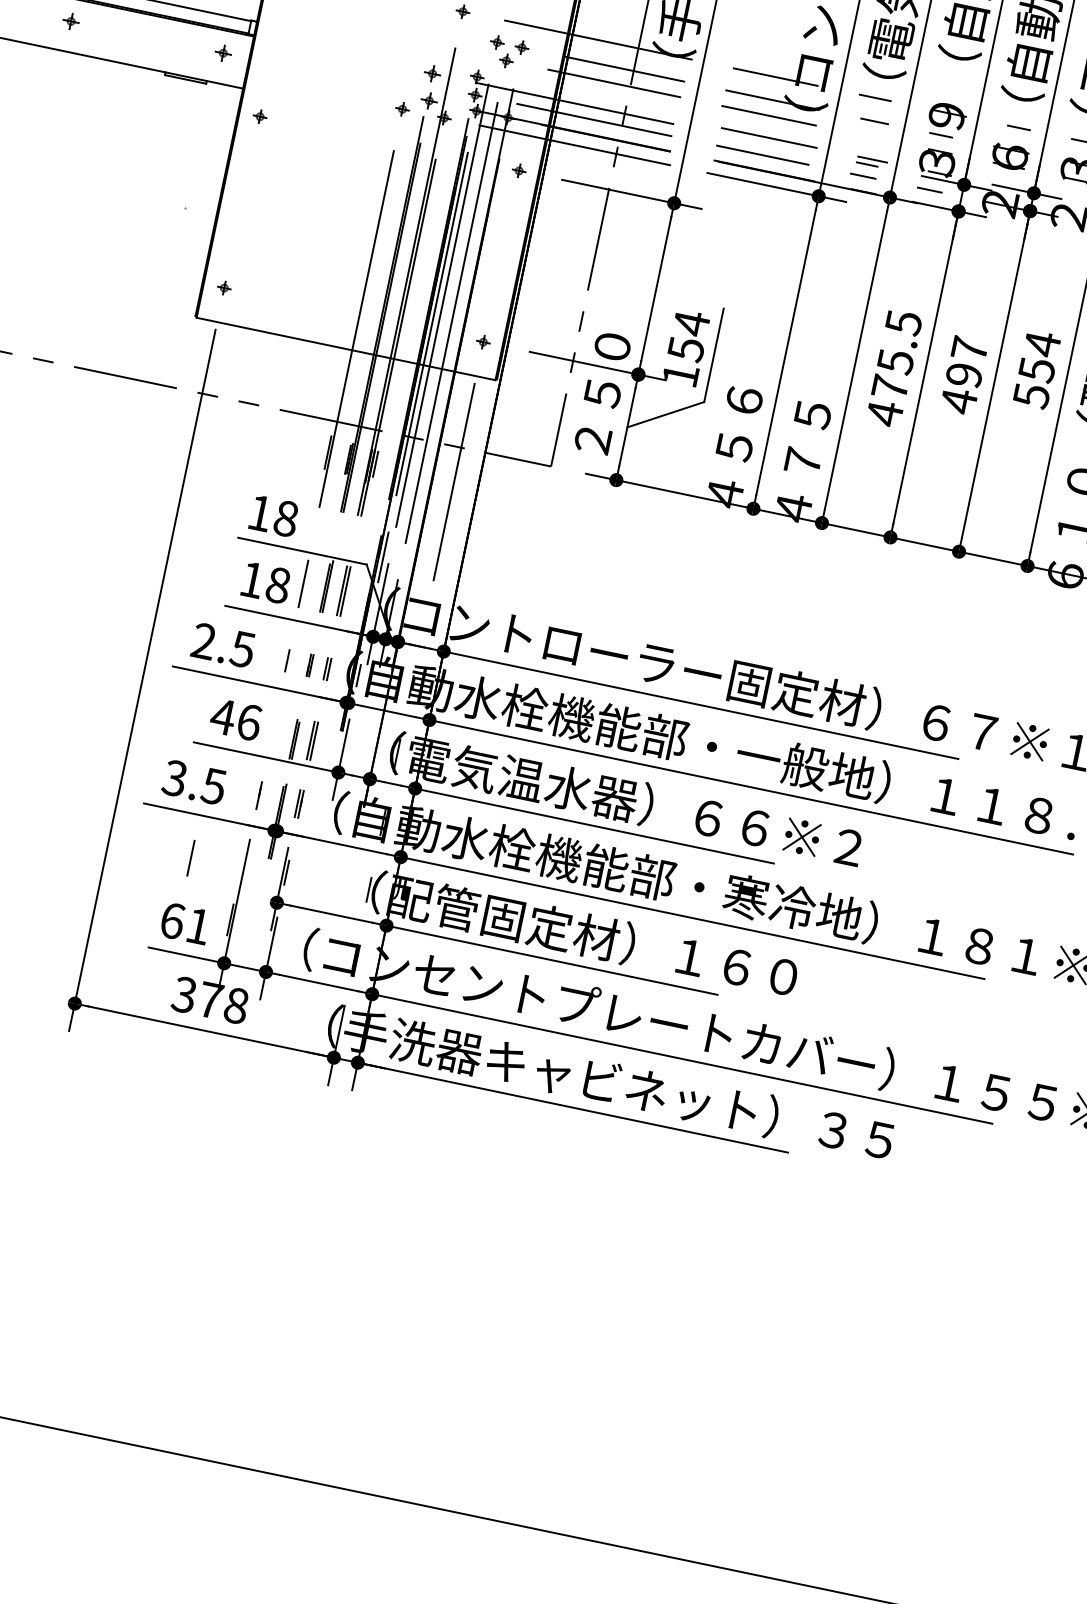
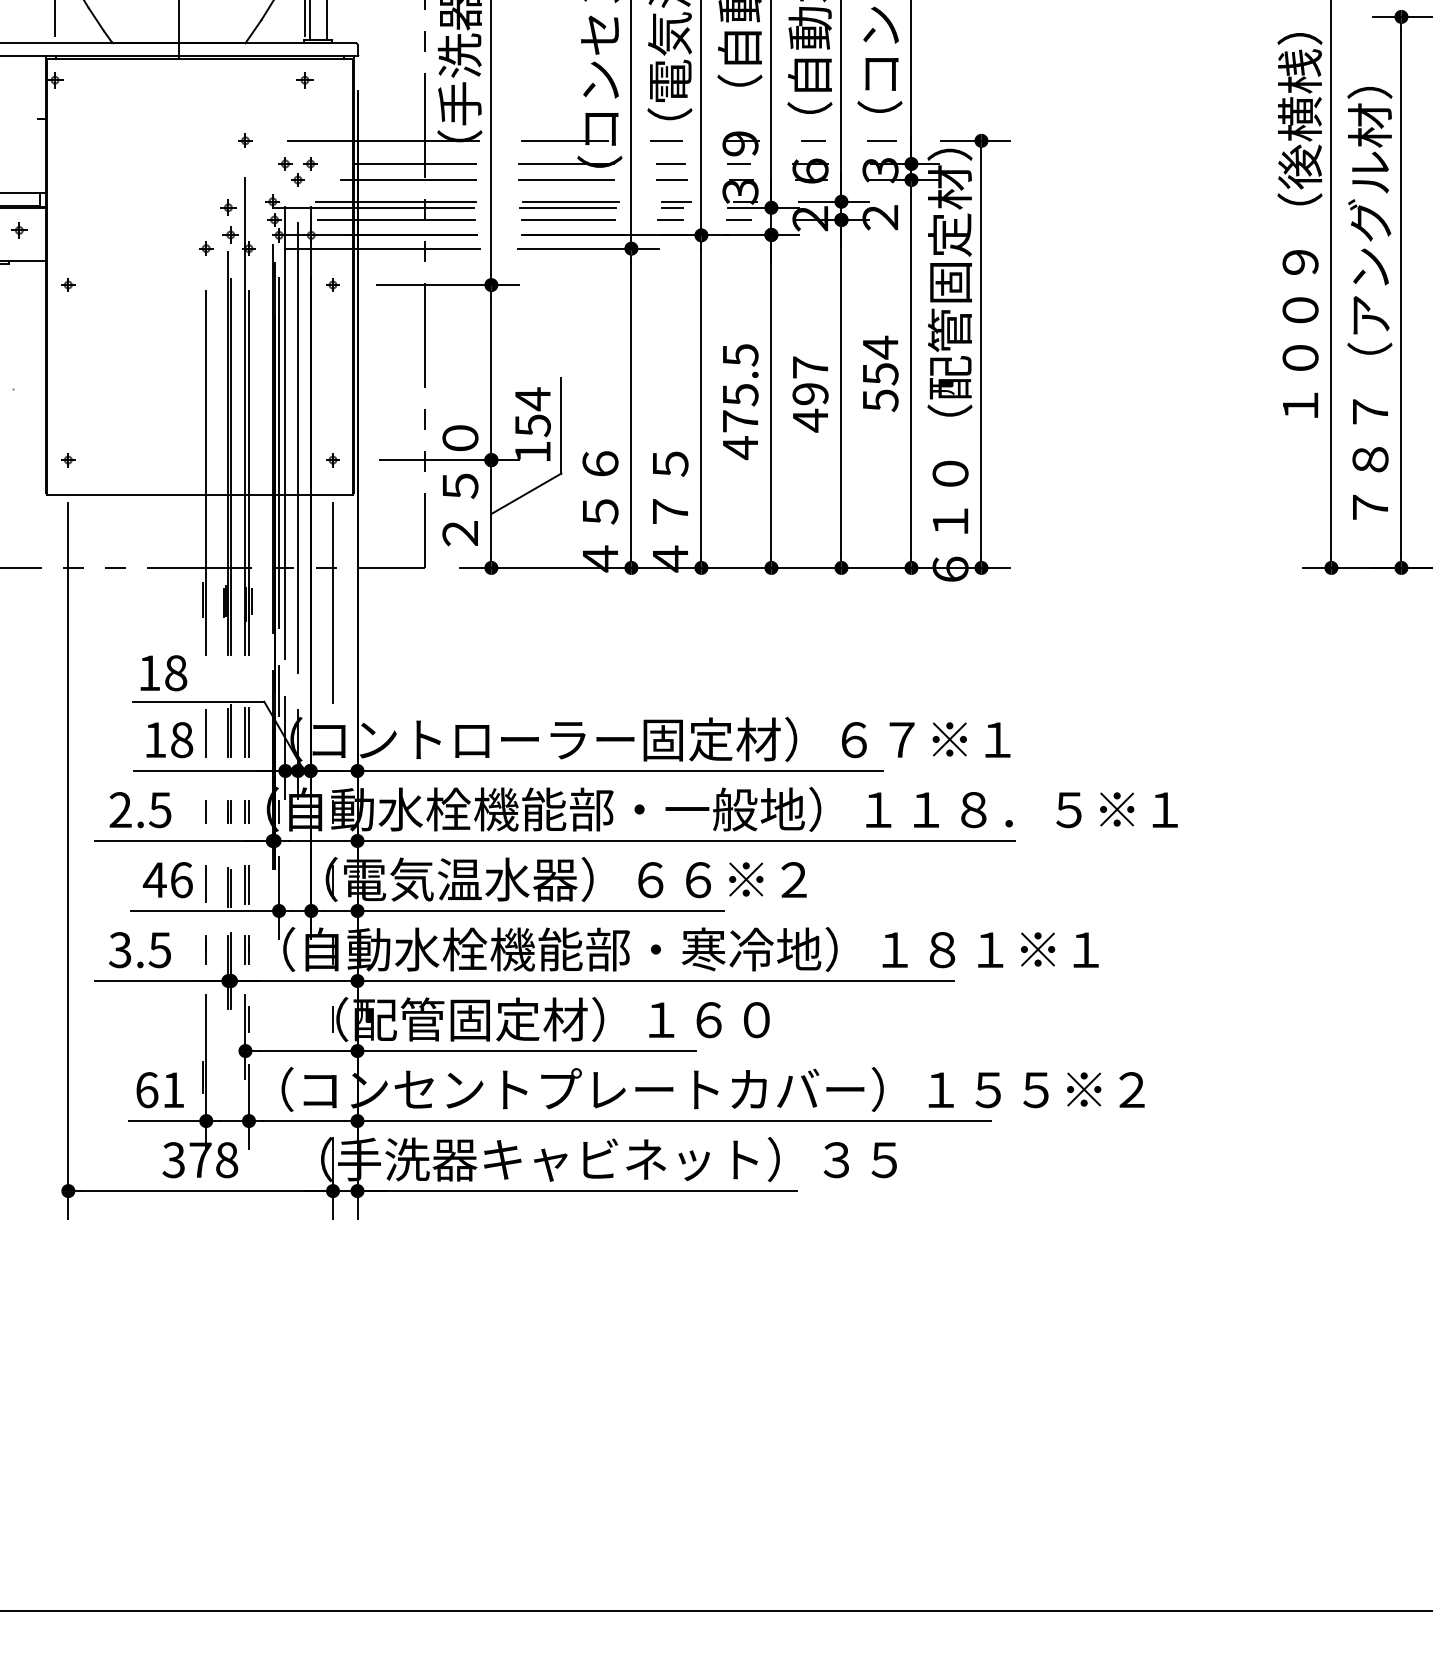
line: (597, 101) -> (395, 201), added
line: (871, 137) -> (671, 180), added
line: (764, 142) -> (567, 207), added
line: (190, 857) -> (205, 883), moved

